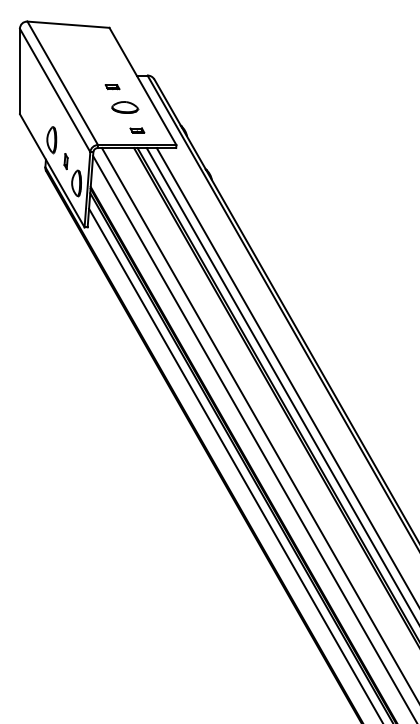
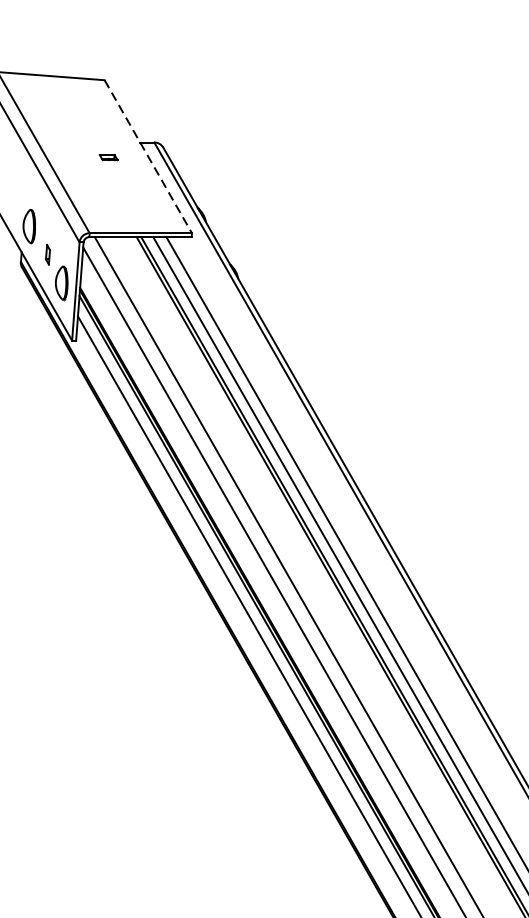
line: (142, 86) -> (147, 156), solid -> dashed
part: (125, 107) -> (125, 184), removed
part: (137, 130) -> (141, 214), removed

